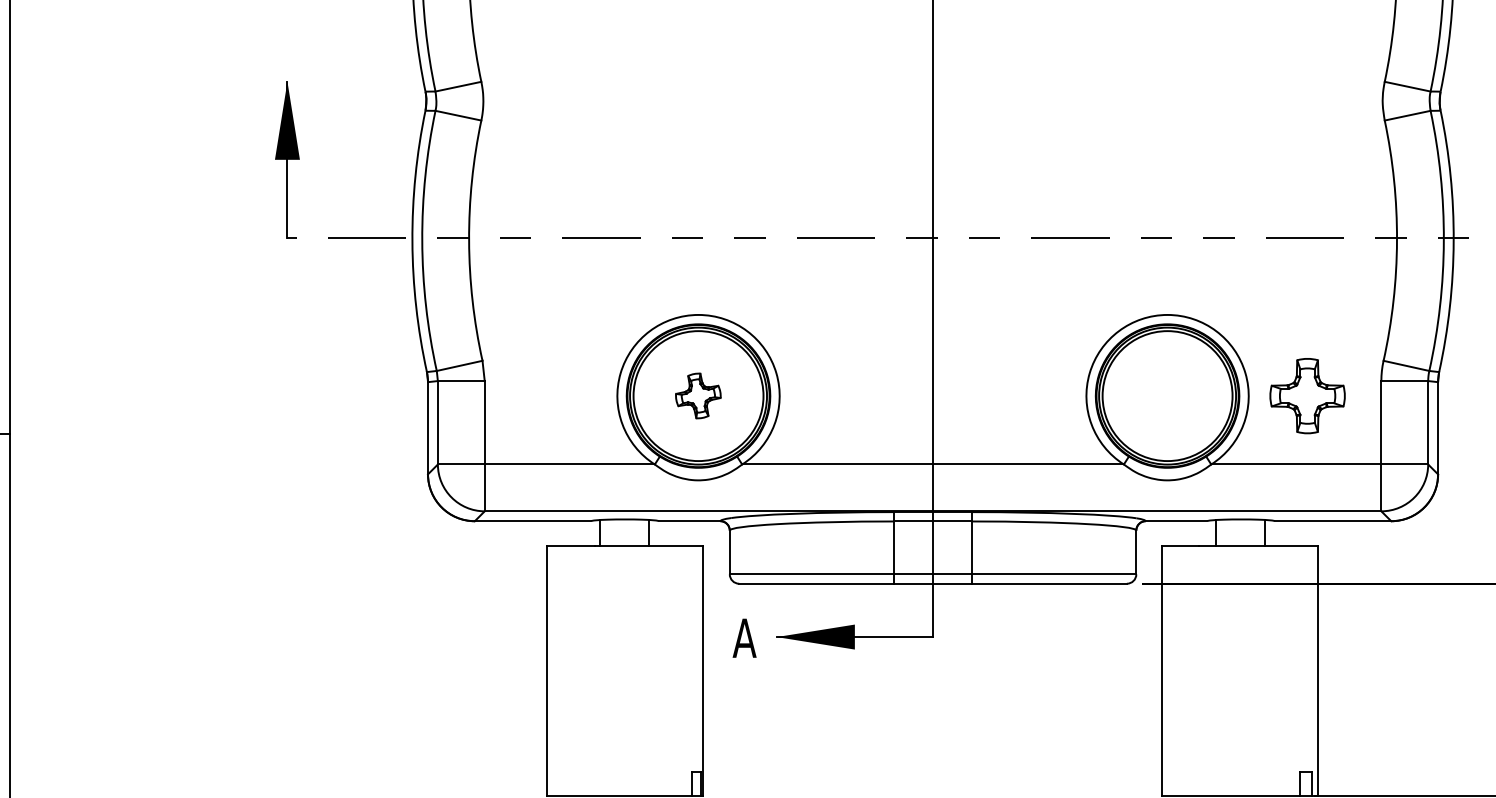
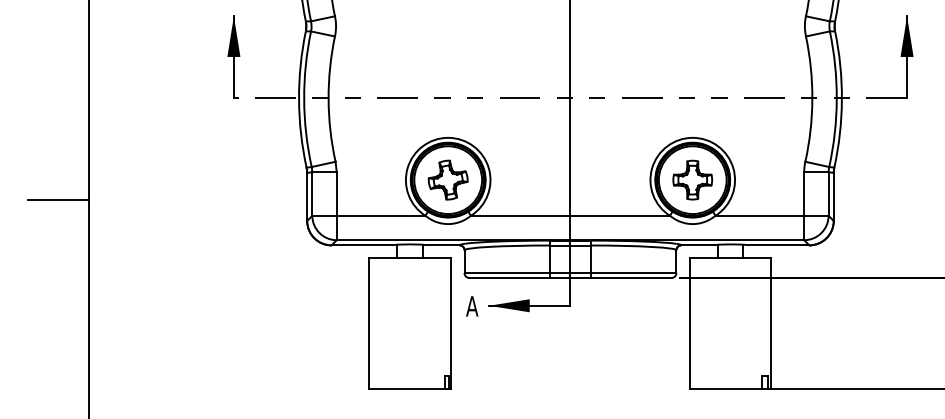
part: (697, 394) -> (447, 179), size x1.67
part: (1307, 394) -> (692, 179), moved

